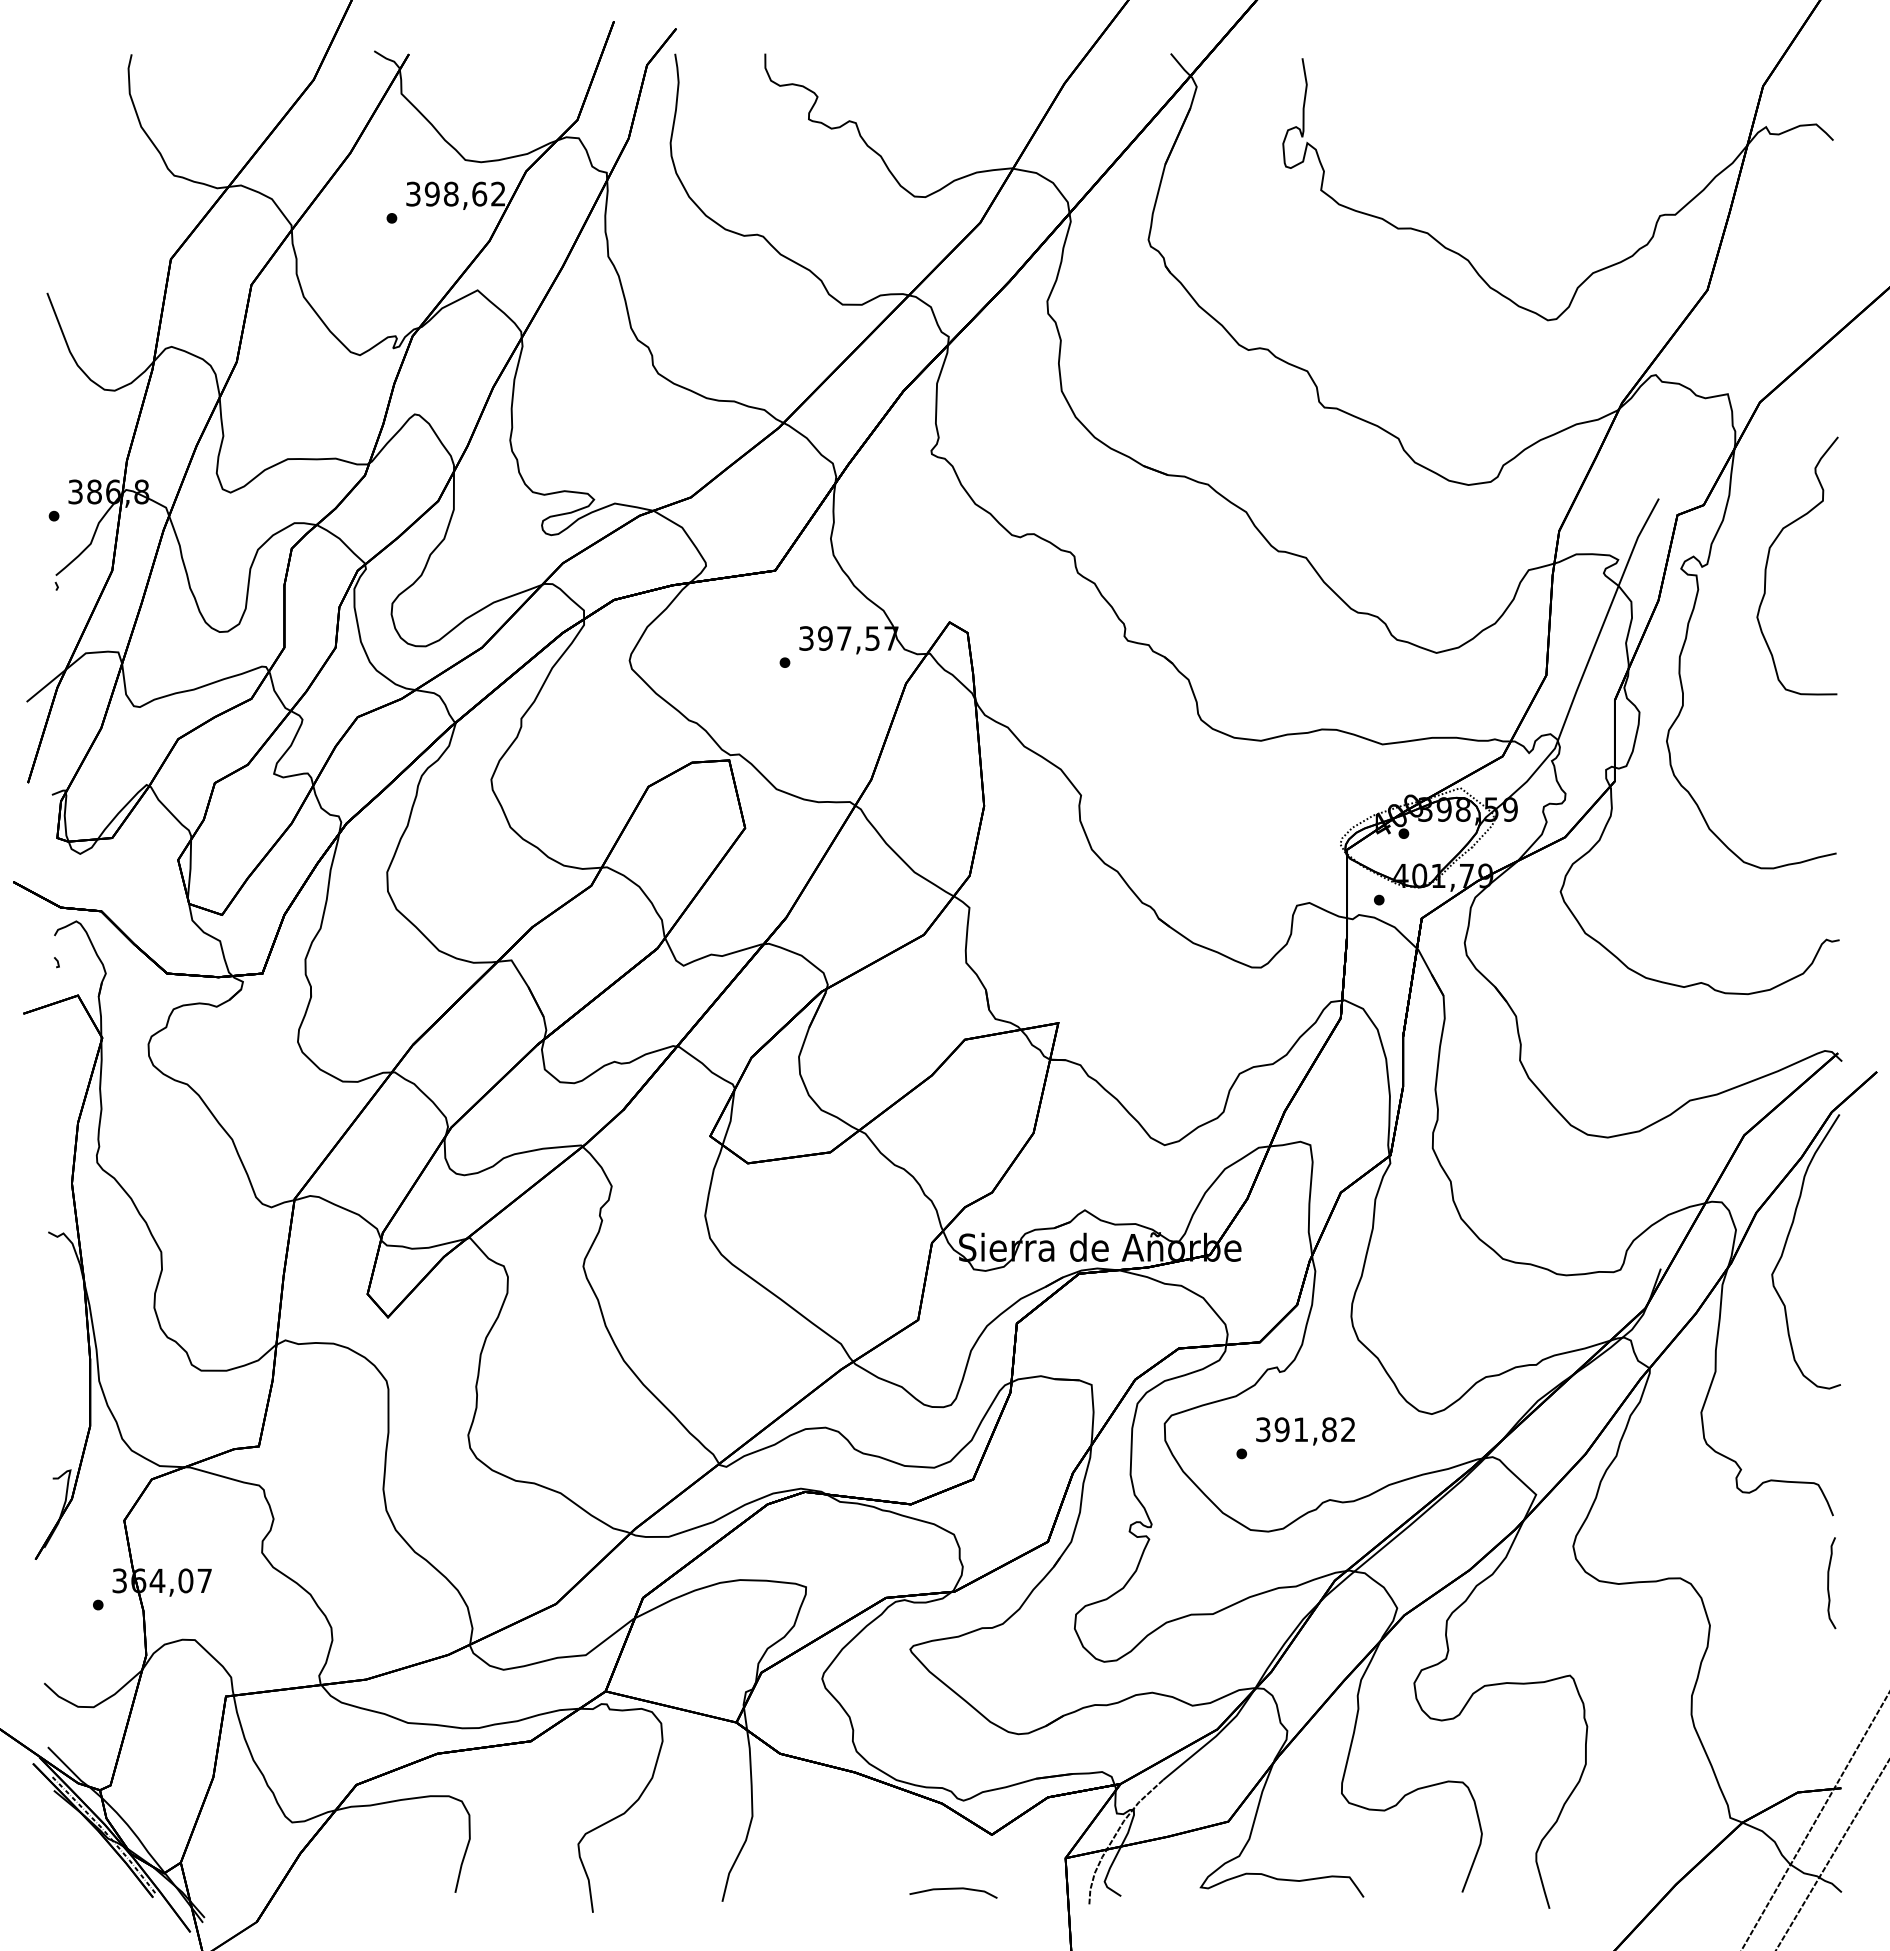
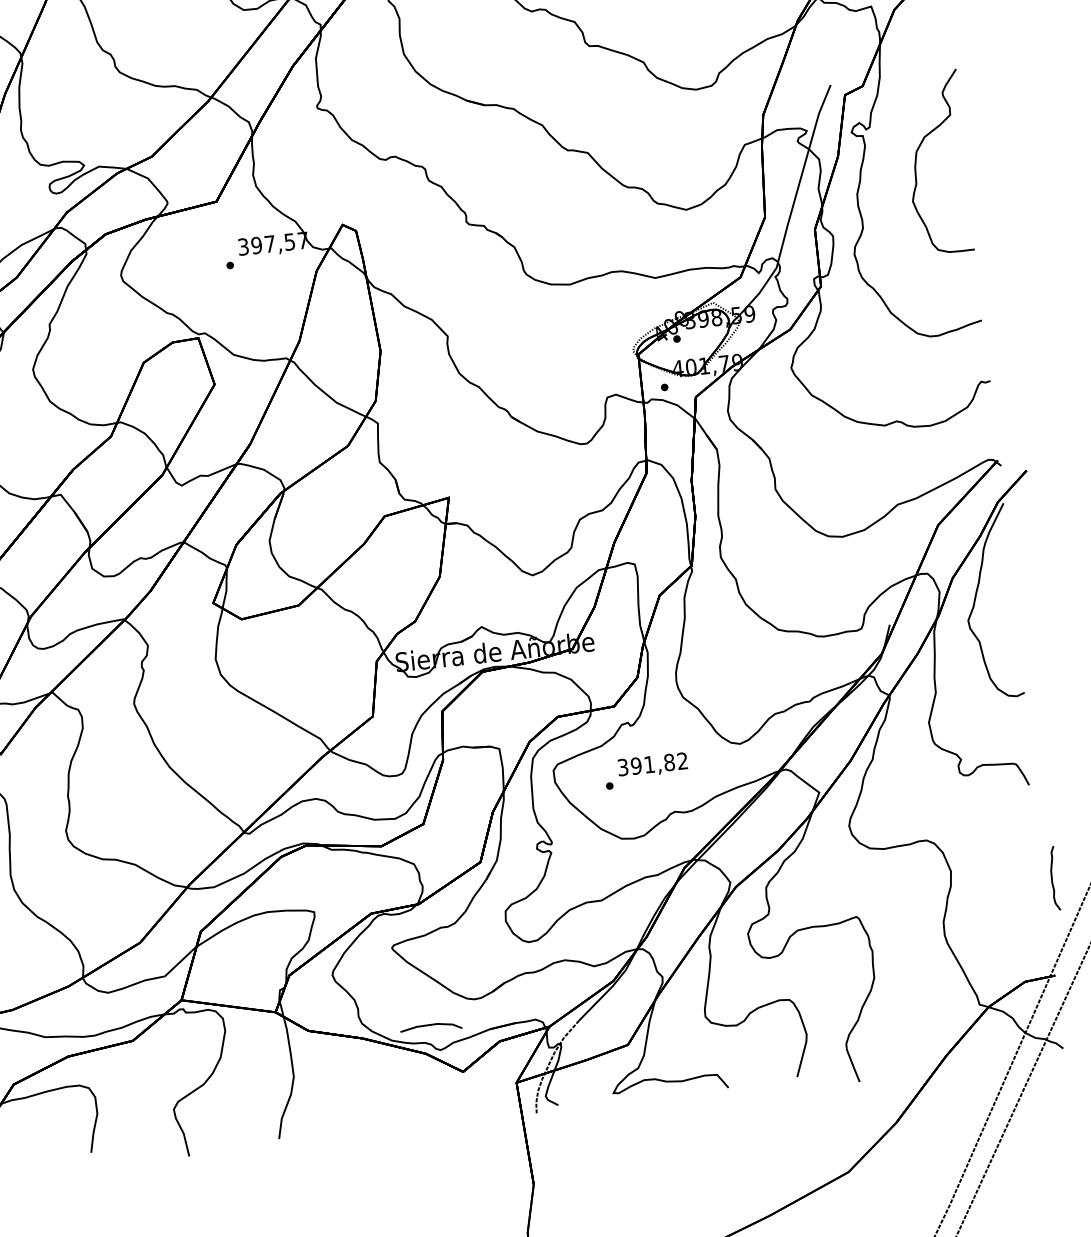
curve: (1768, 561) -> (916, 161), moved
curve: (1829, 1583) -> (1052, 878), moved
line: (953, 1889) -> (430, 1025), moved

